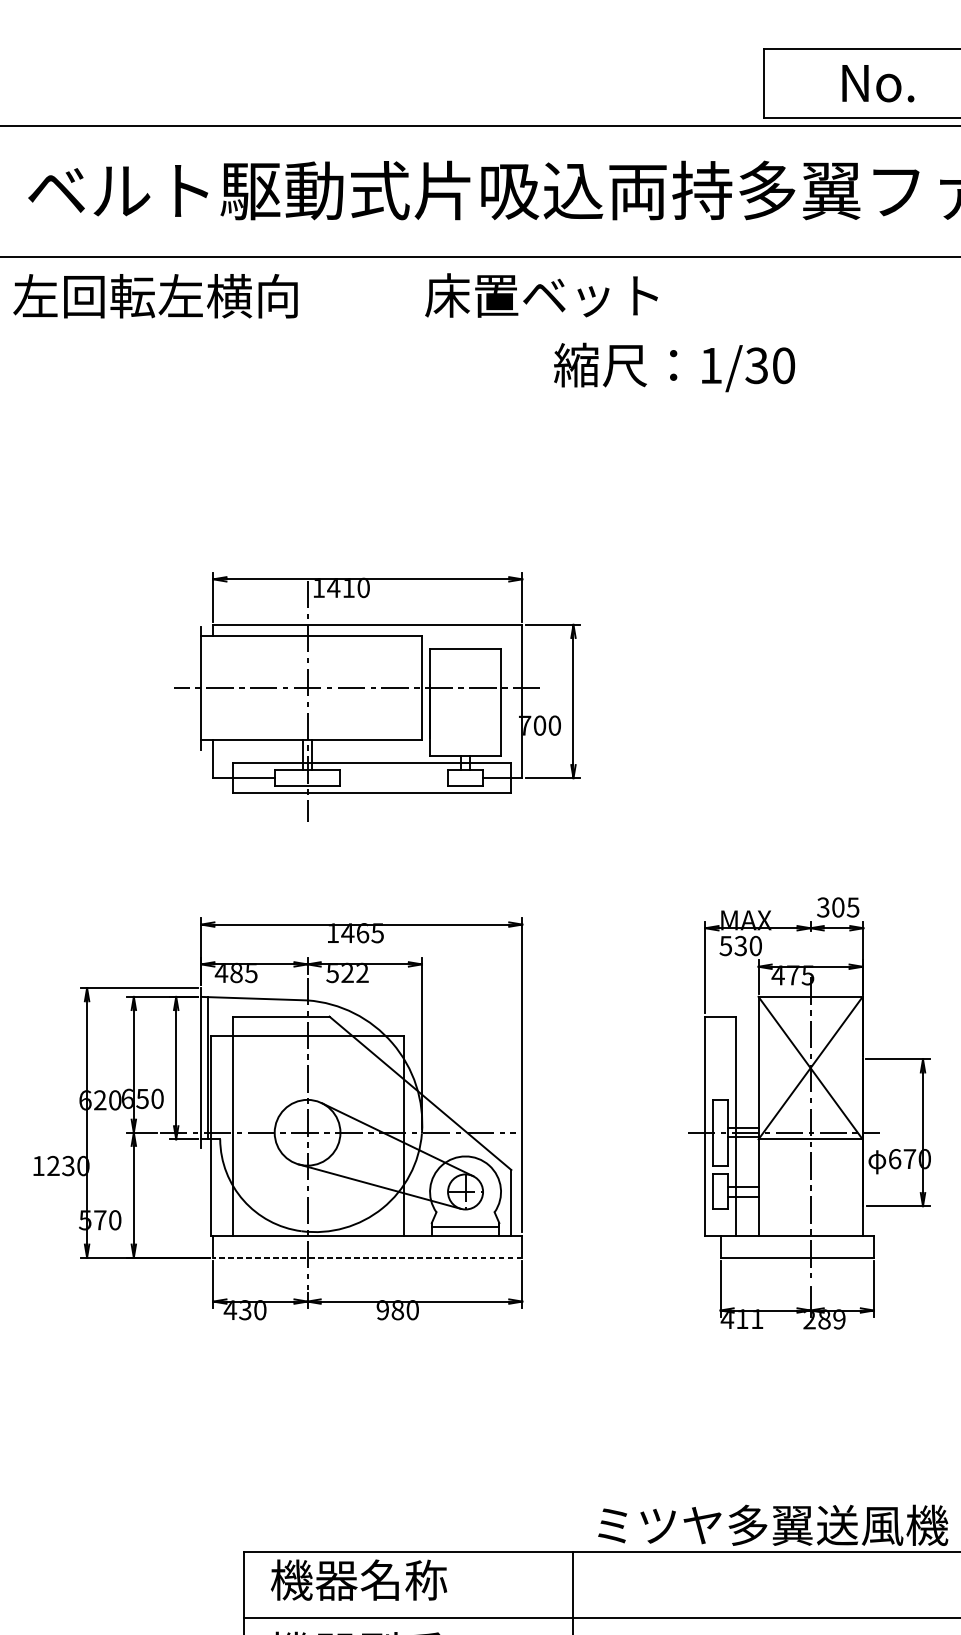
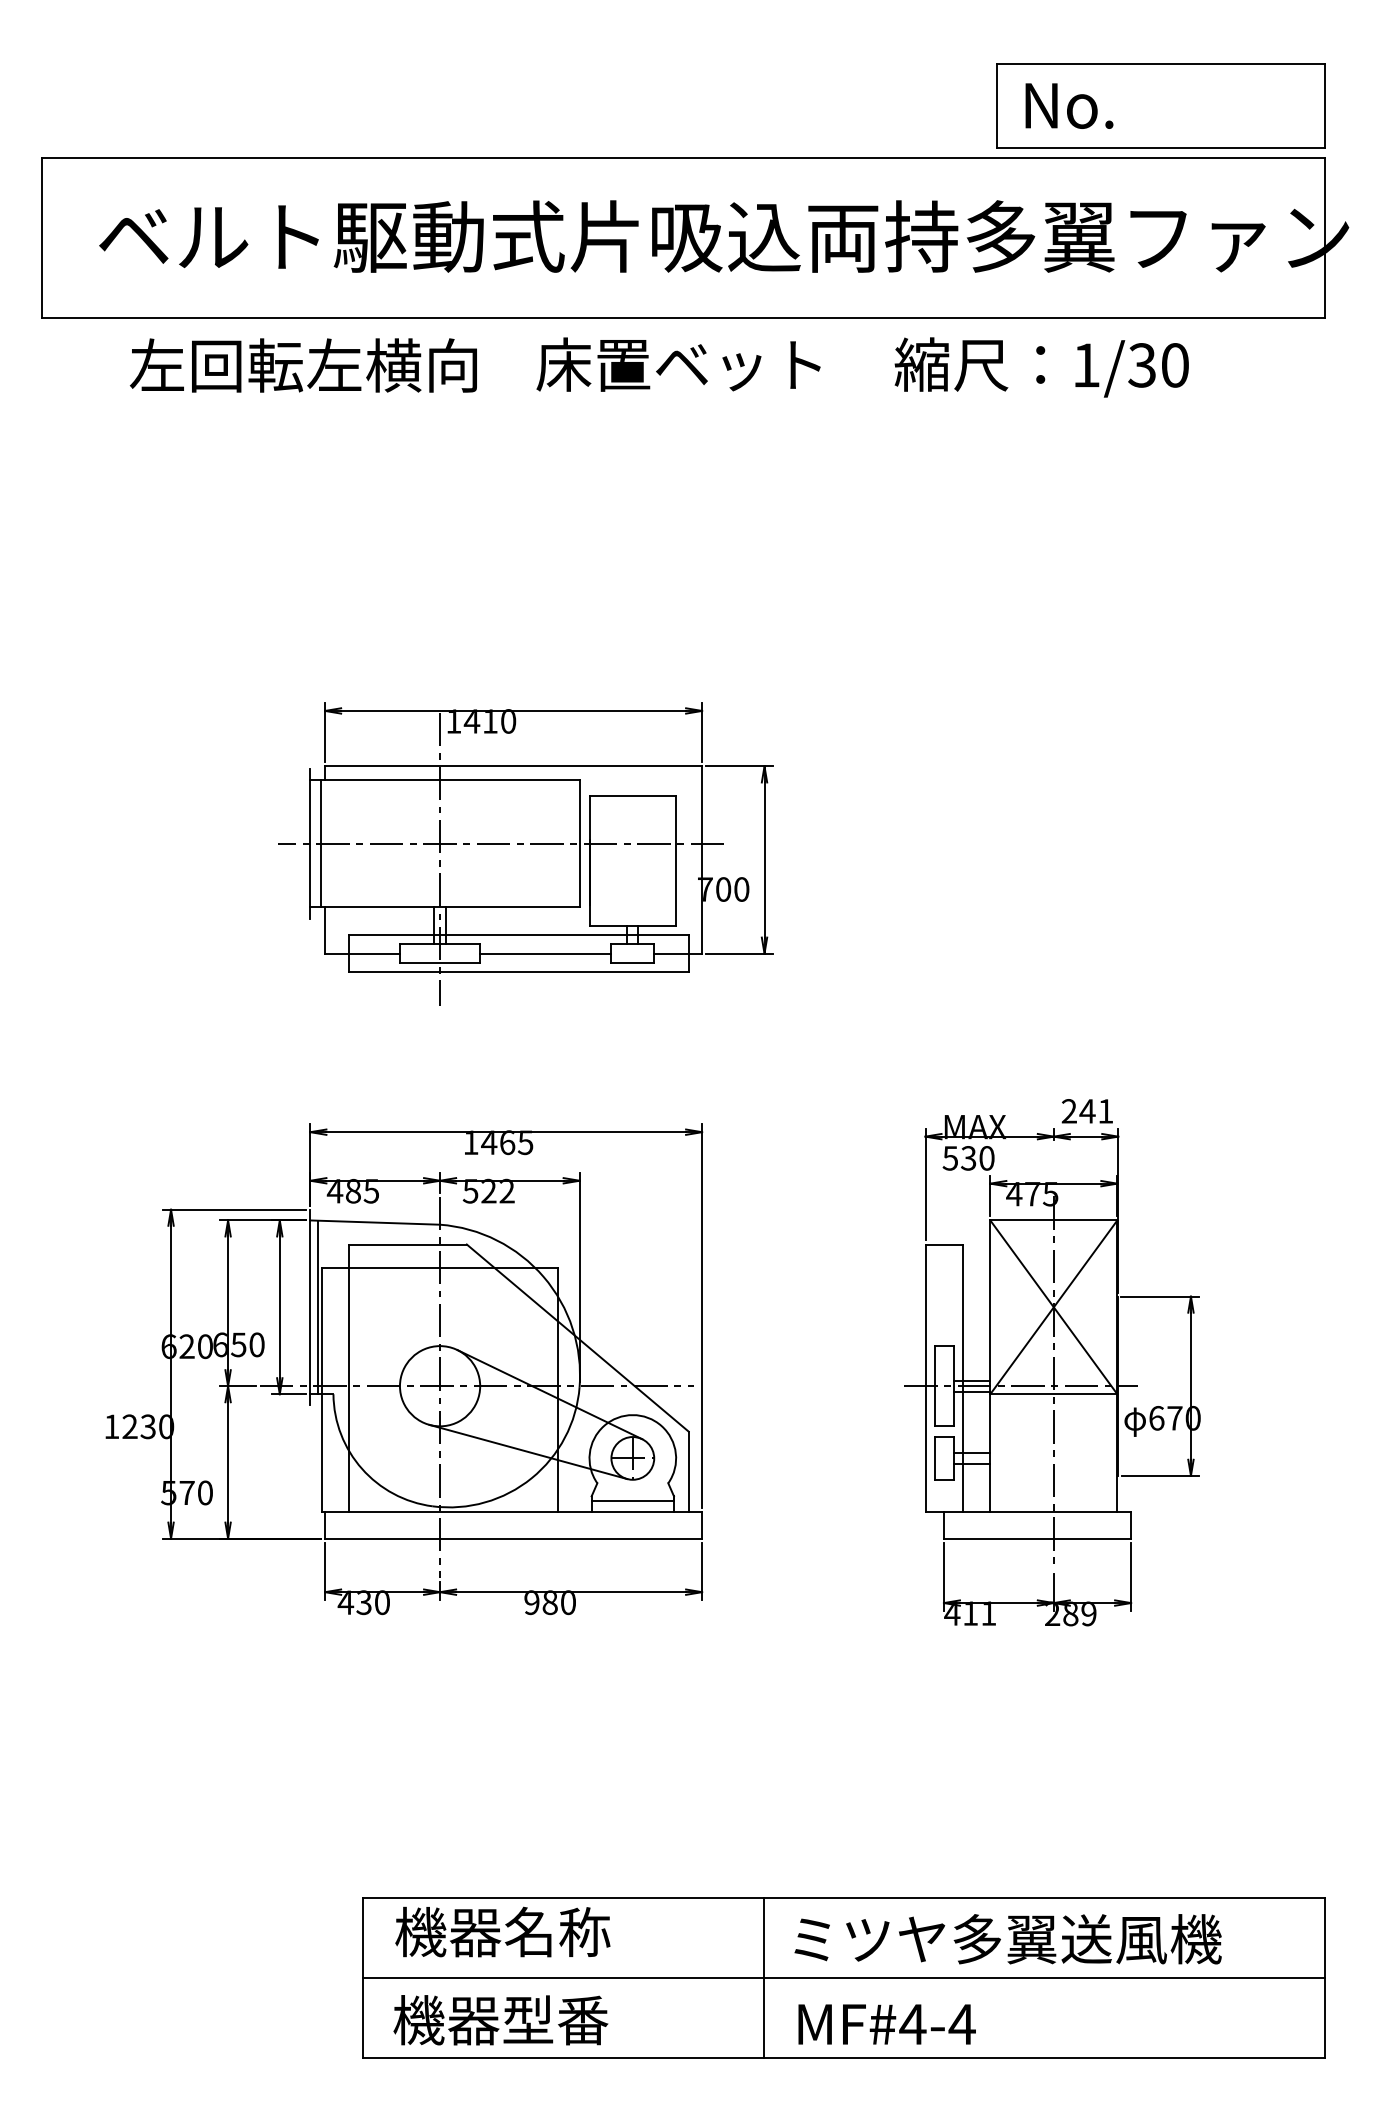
text: (878, 83) -> (1069, 105), moved
text: (541, 295) -> (678, 364), moved
text: (155, 296) -> (303, 365), moved
text: (674, 367) -> (1041, 367), moved
line: (210, 687) -> (321, 843), added
line: (393, 778) -> (545, 953), added
text: (838, 907) -> (1087, 1111), 305 -> 241
line: (367, 1257) -> (513, 1538), dashed -> solid
text: (772, 1525) -> (1007, 1939), moved

